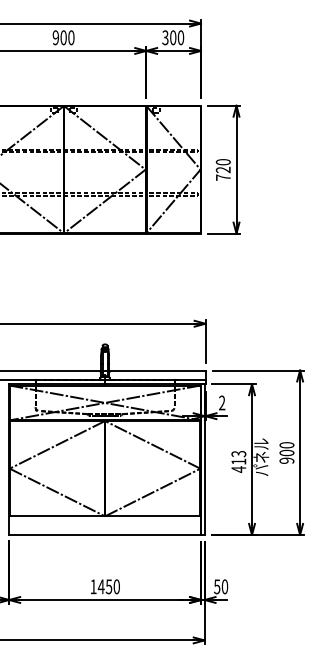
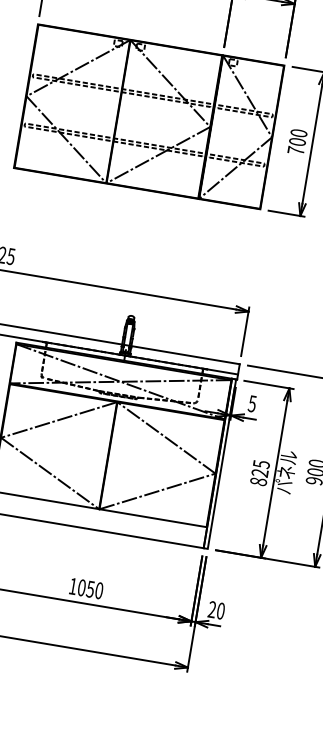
text: (223, 169) -> (297, 141), 720 -> 700
text: (222, 402) -> (252, 403), 2 -> 5
text: (238, 462) -> (259, 473), 413 -> 825
text: (100, 586) -> (80, 587), 1450 -> 1050
text: (217, 586) -> (212, 609), 50 -> 20

